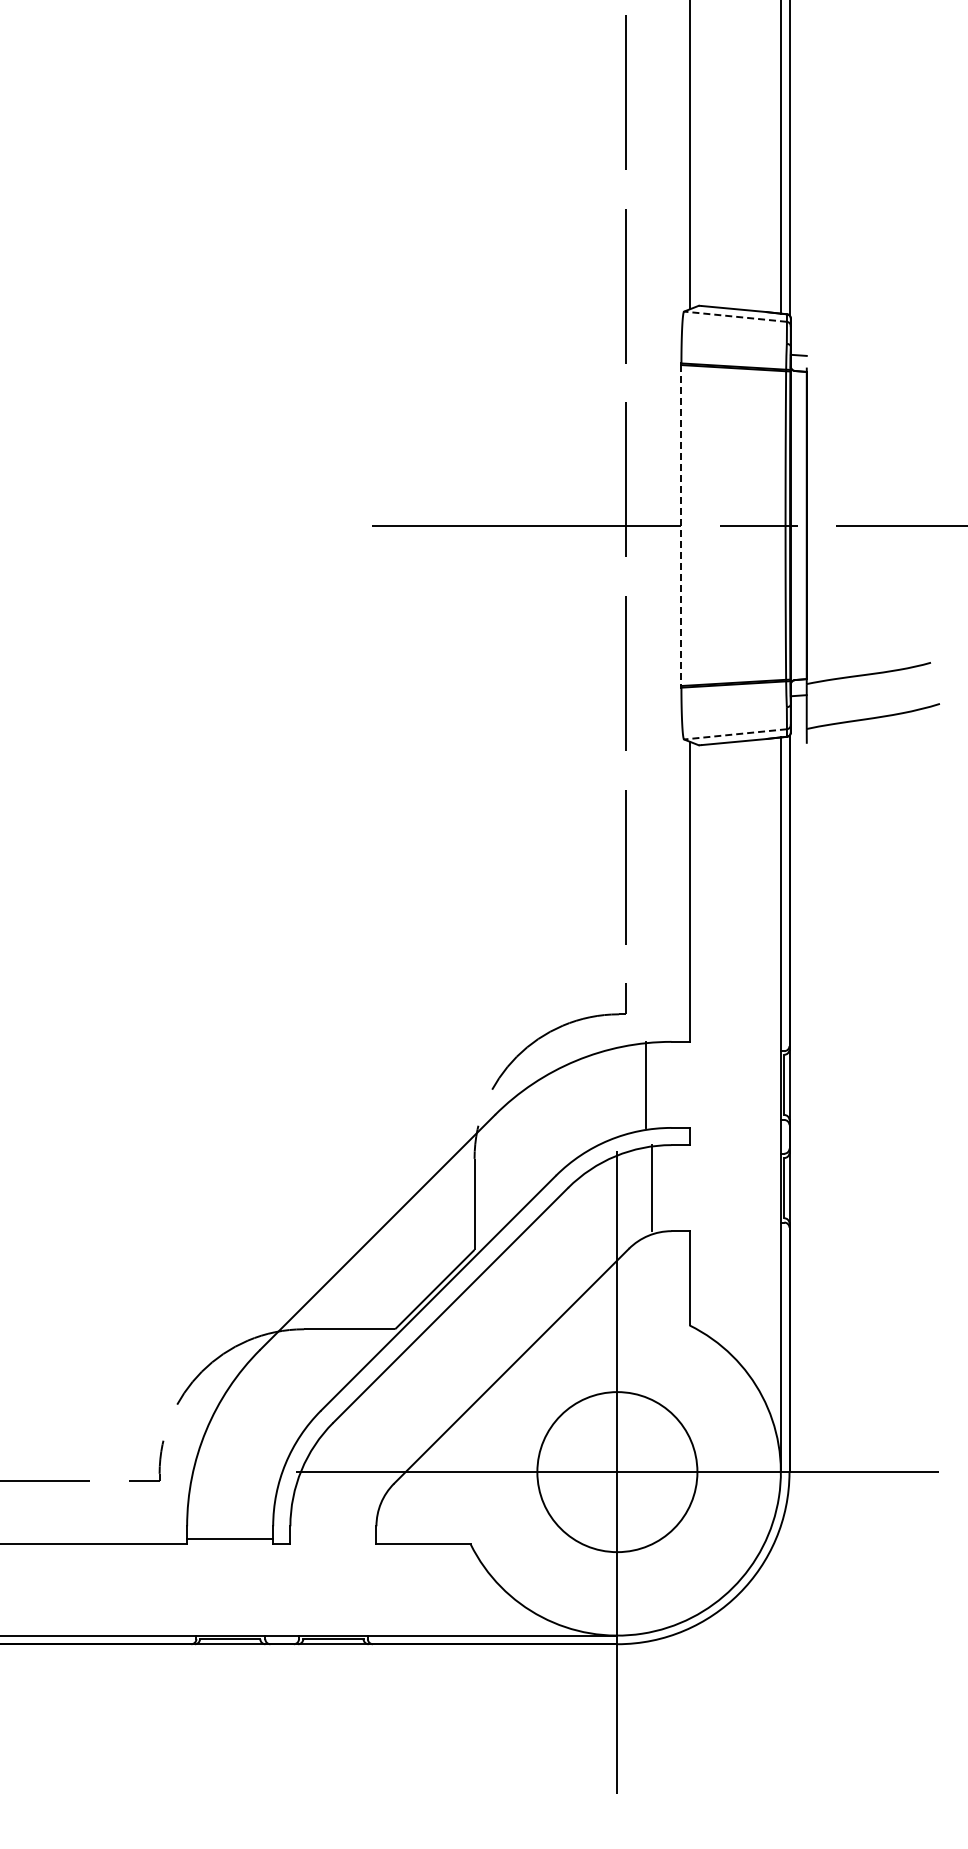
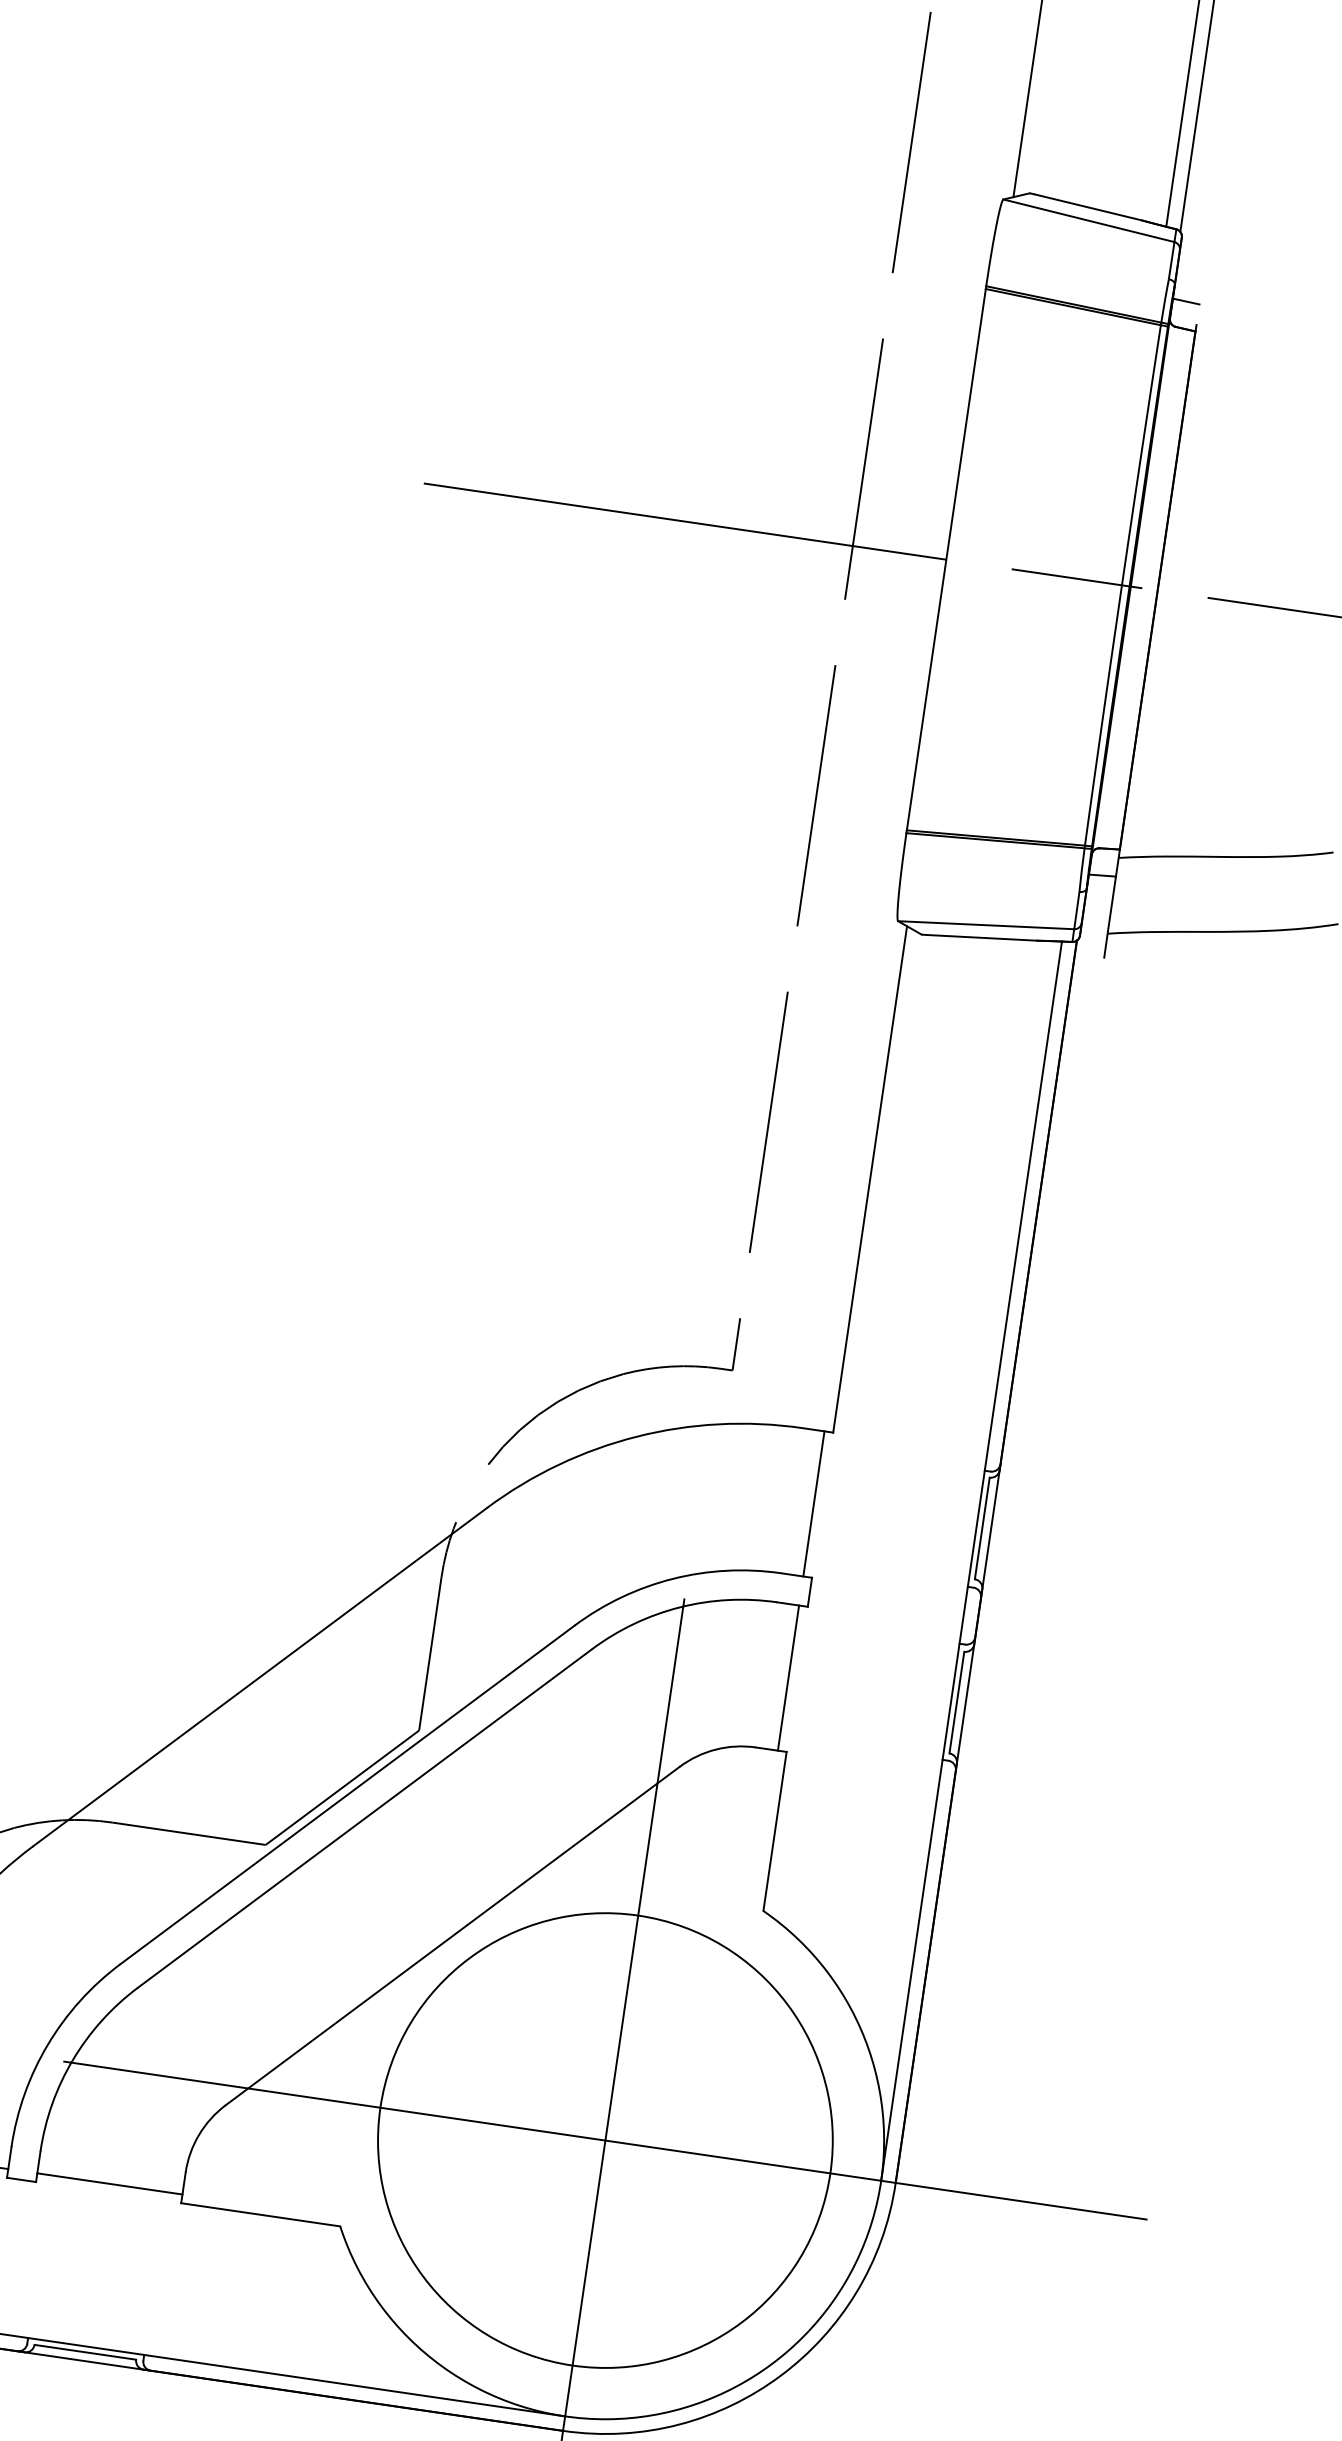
line: (735, 316) -> (1088, 220), dashed -> solid
line: (681, 526) -> (946, 561), dashed -> solid
line: (735, 734) -> (986, 925), dashed -> solid
line: (645, 1084) -> (813, 1503), moved
line: (651, 1188) -> (788, 1678), moved
circle: (617, 1471) -> (605, 2139), size x1.67
line: (333, 1539) -> (109, 2184), added

